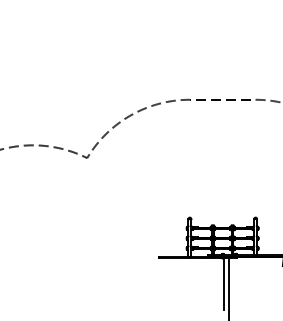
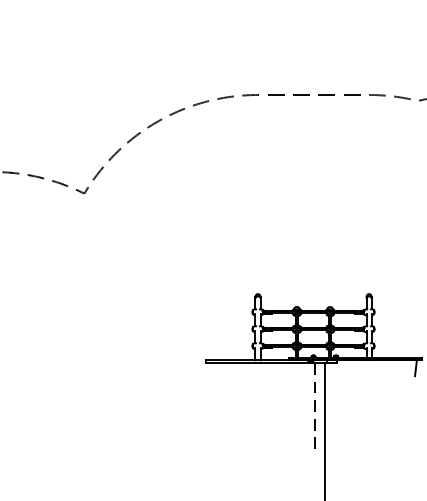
line: (223, 284) -> (314, 407), solid -> dashed

